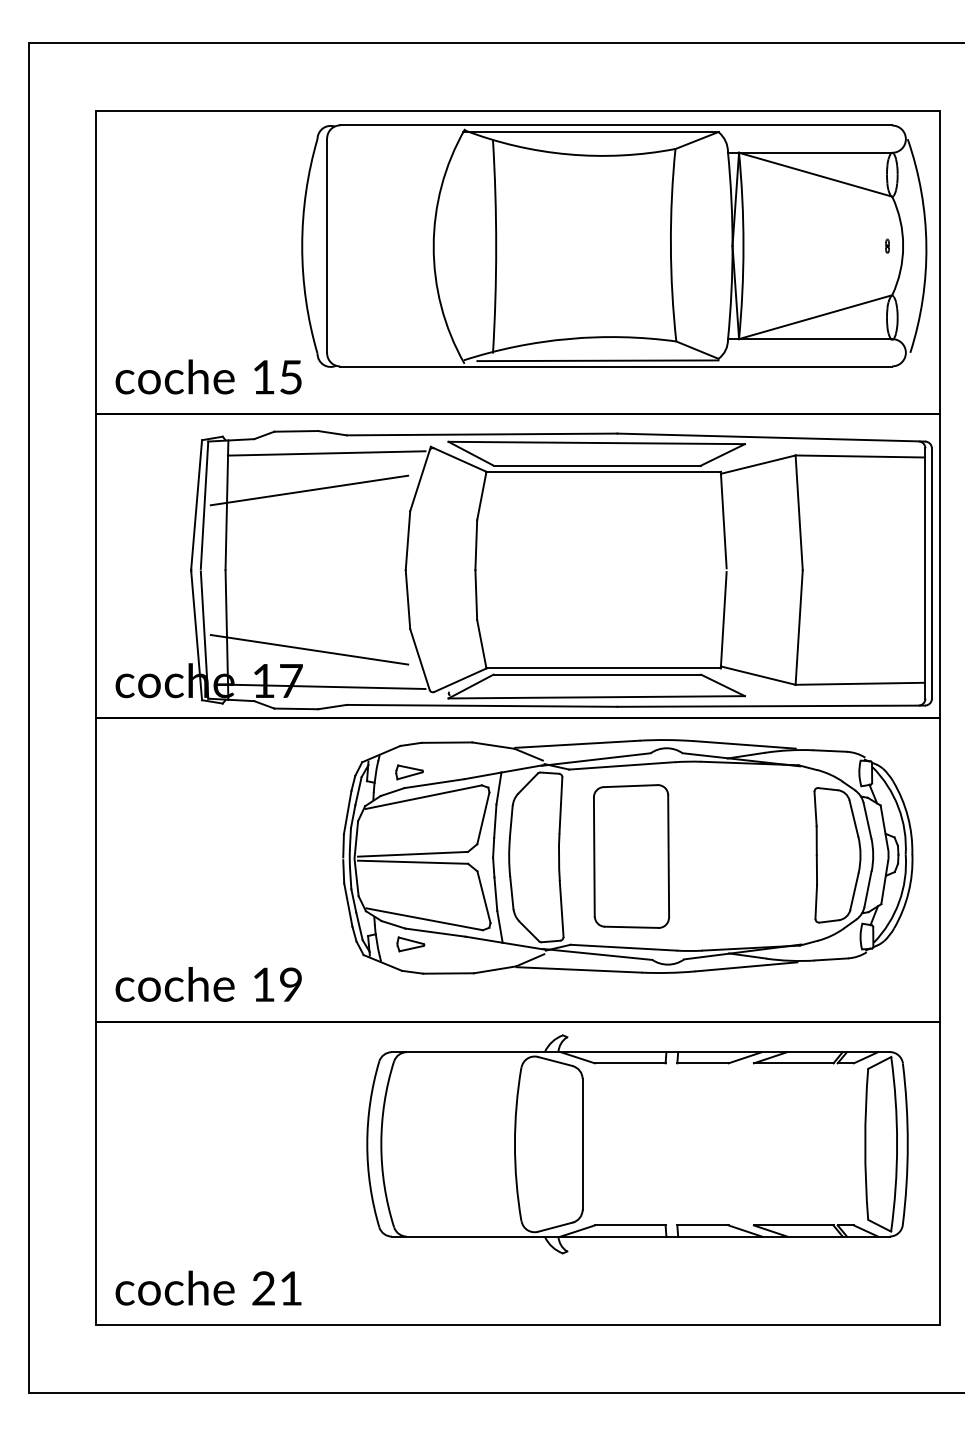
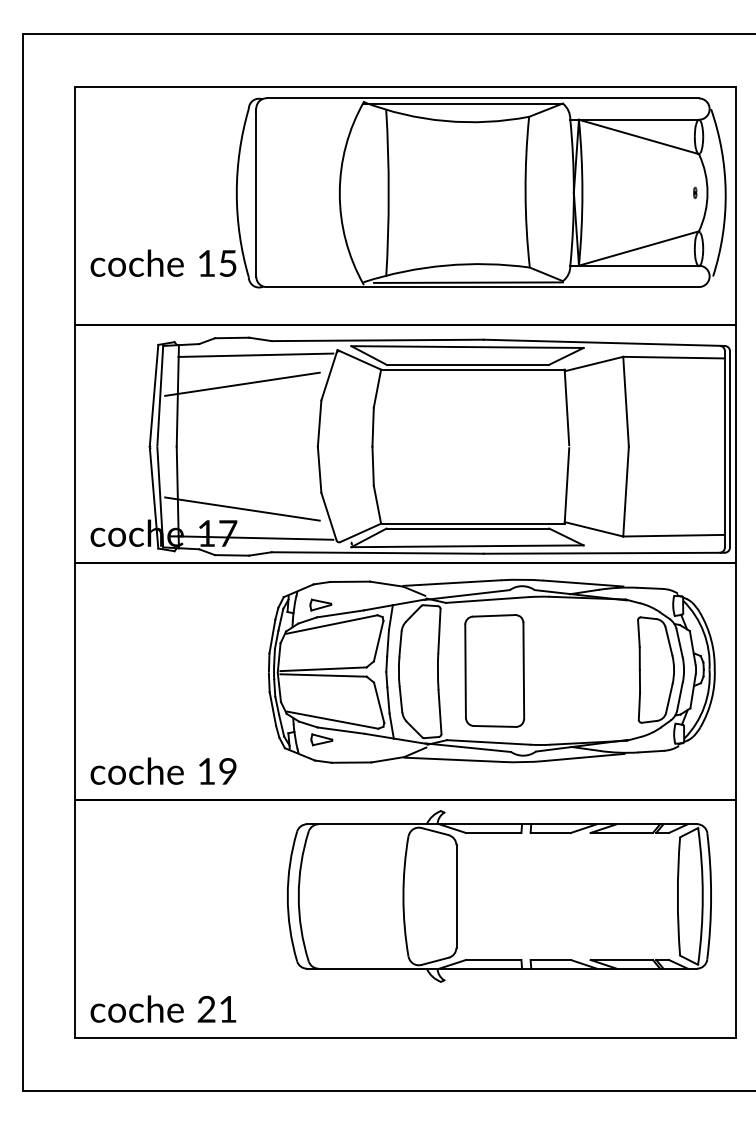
text: (208, 376) -> (163, 262), moved

